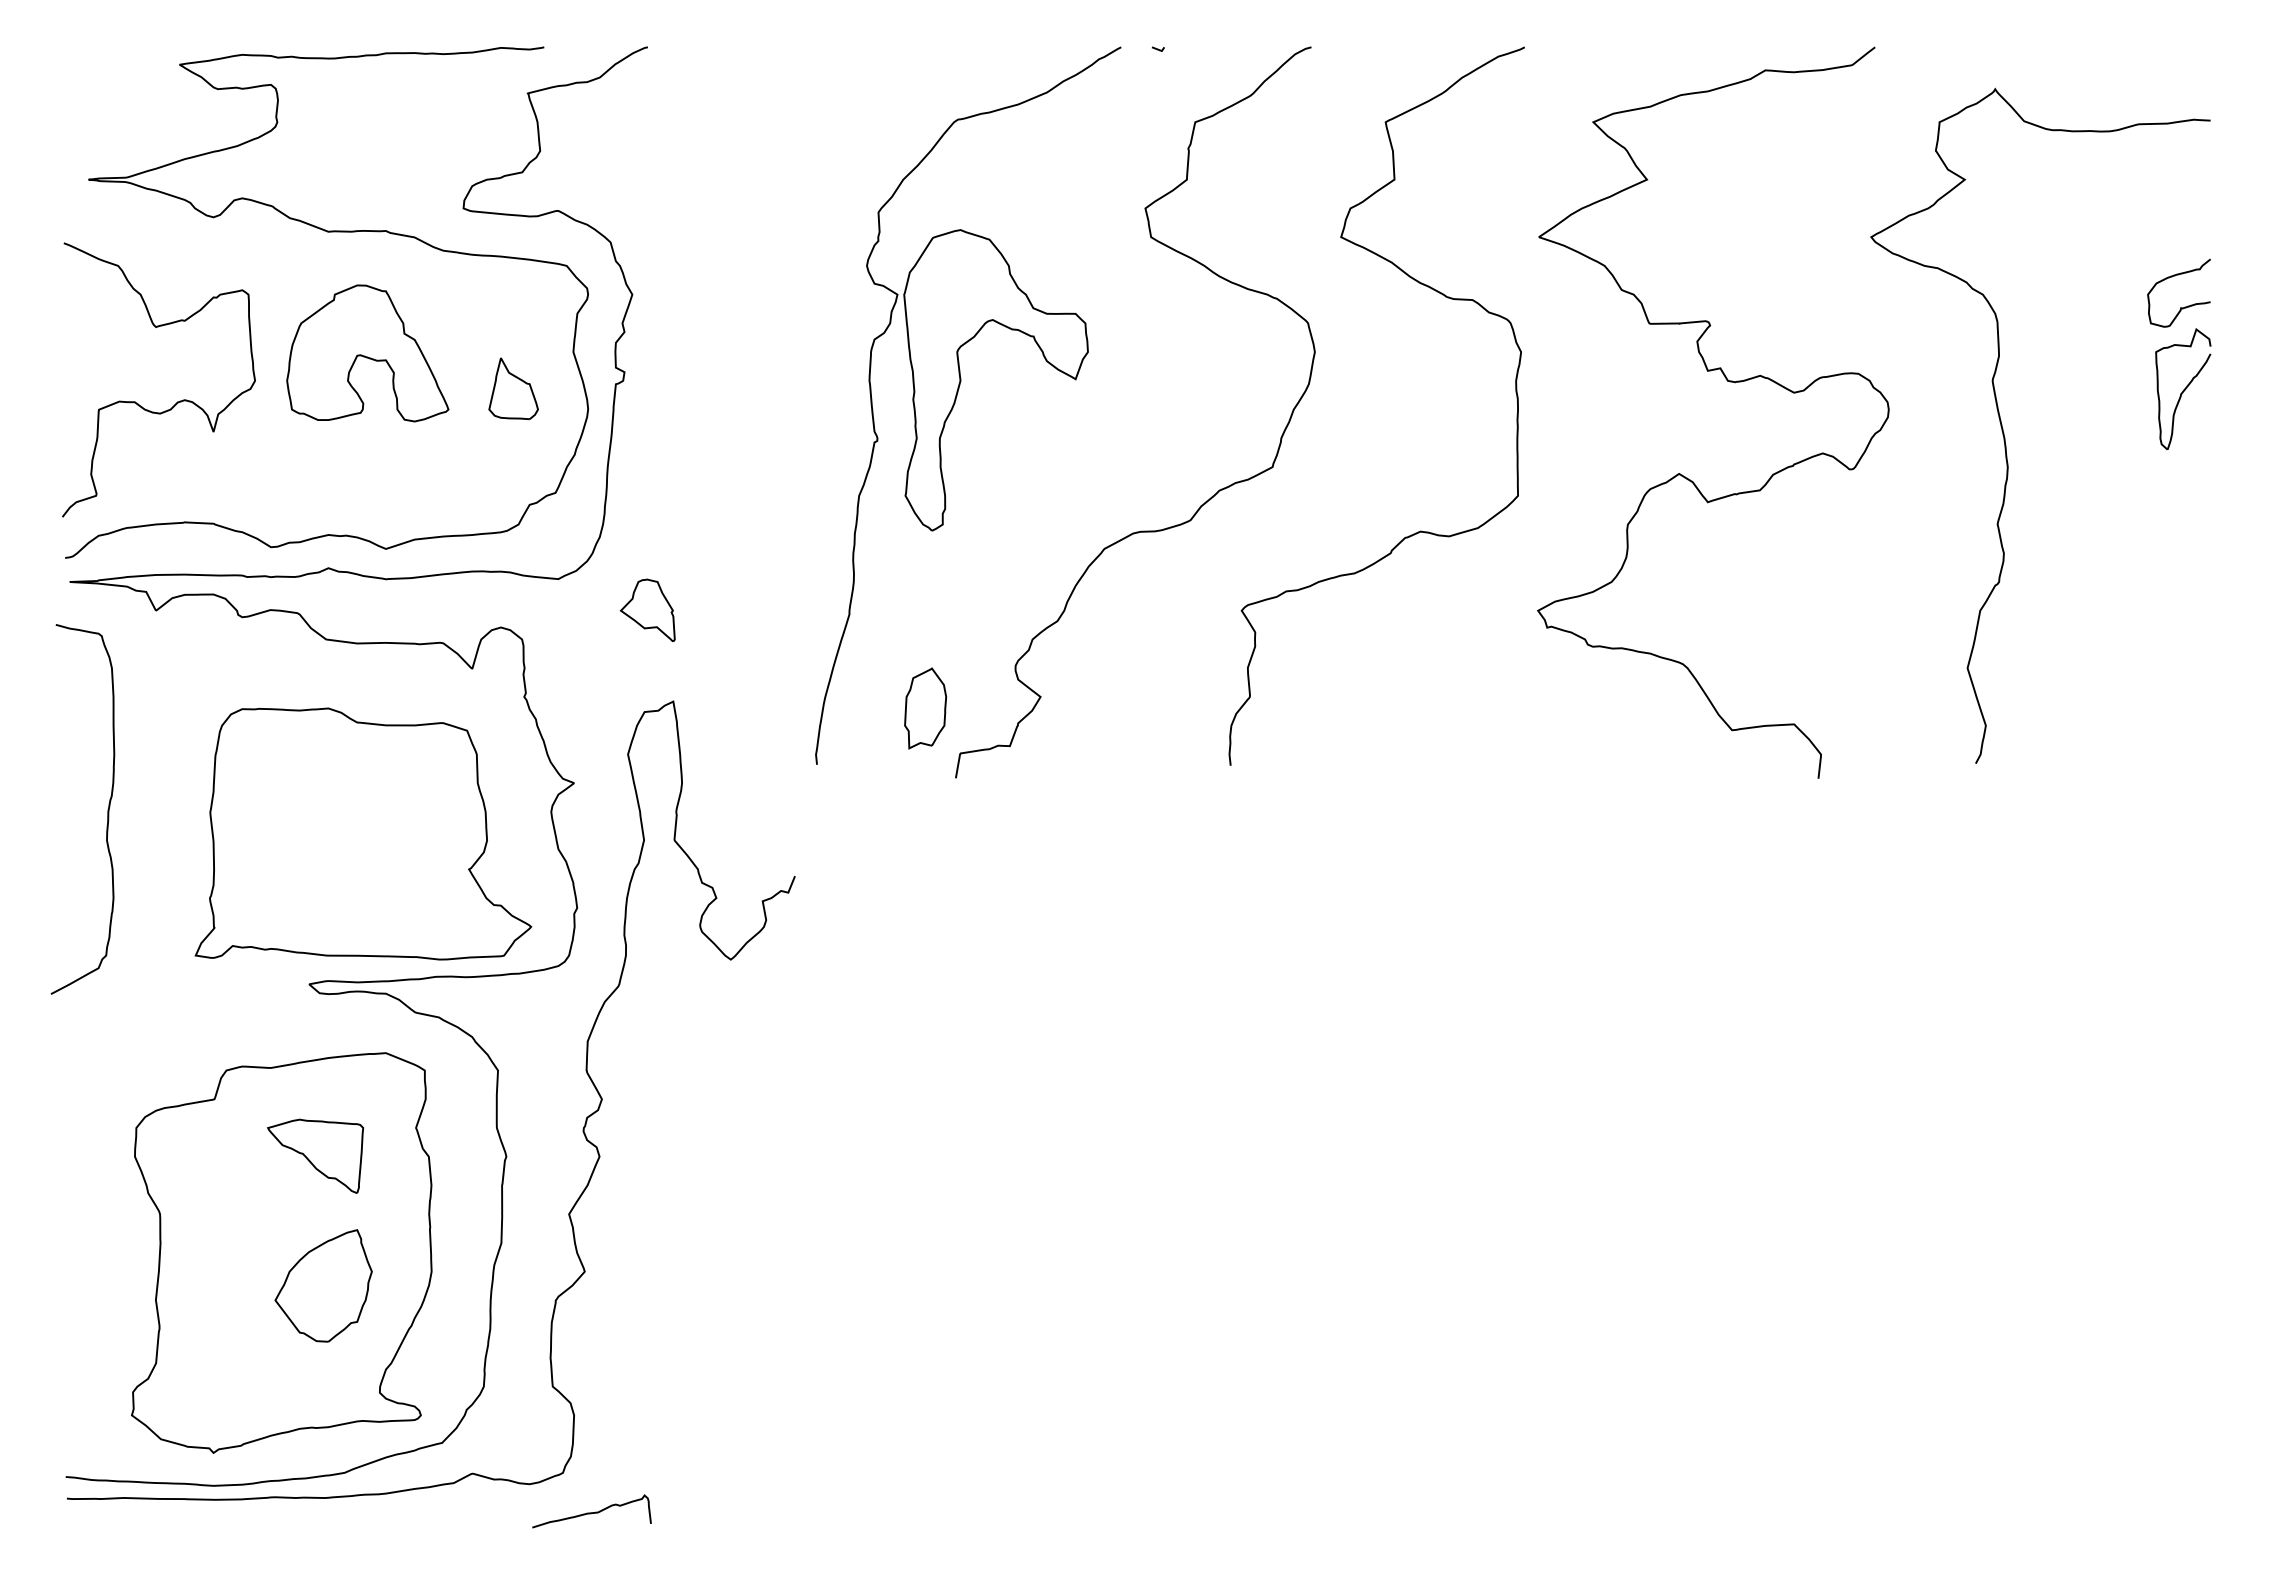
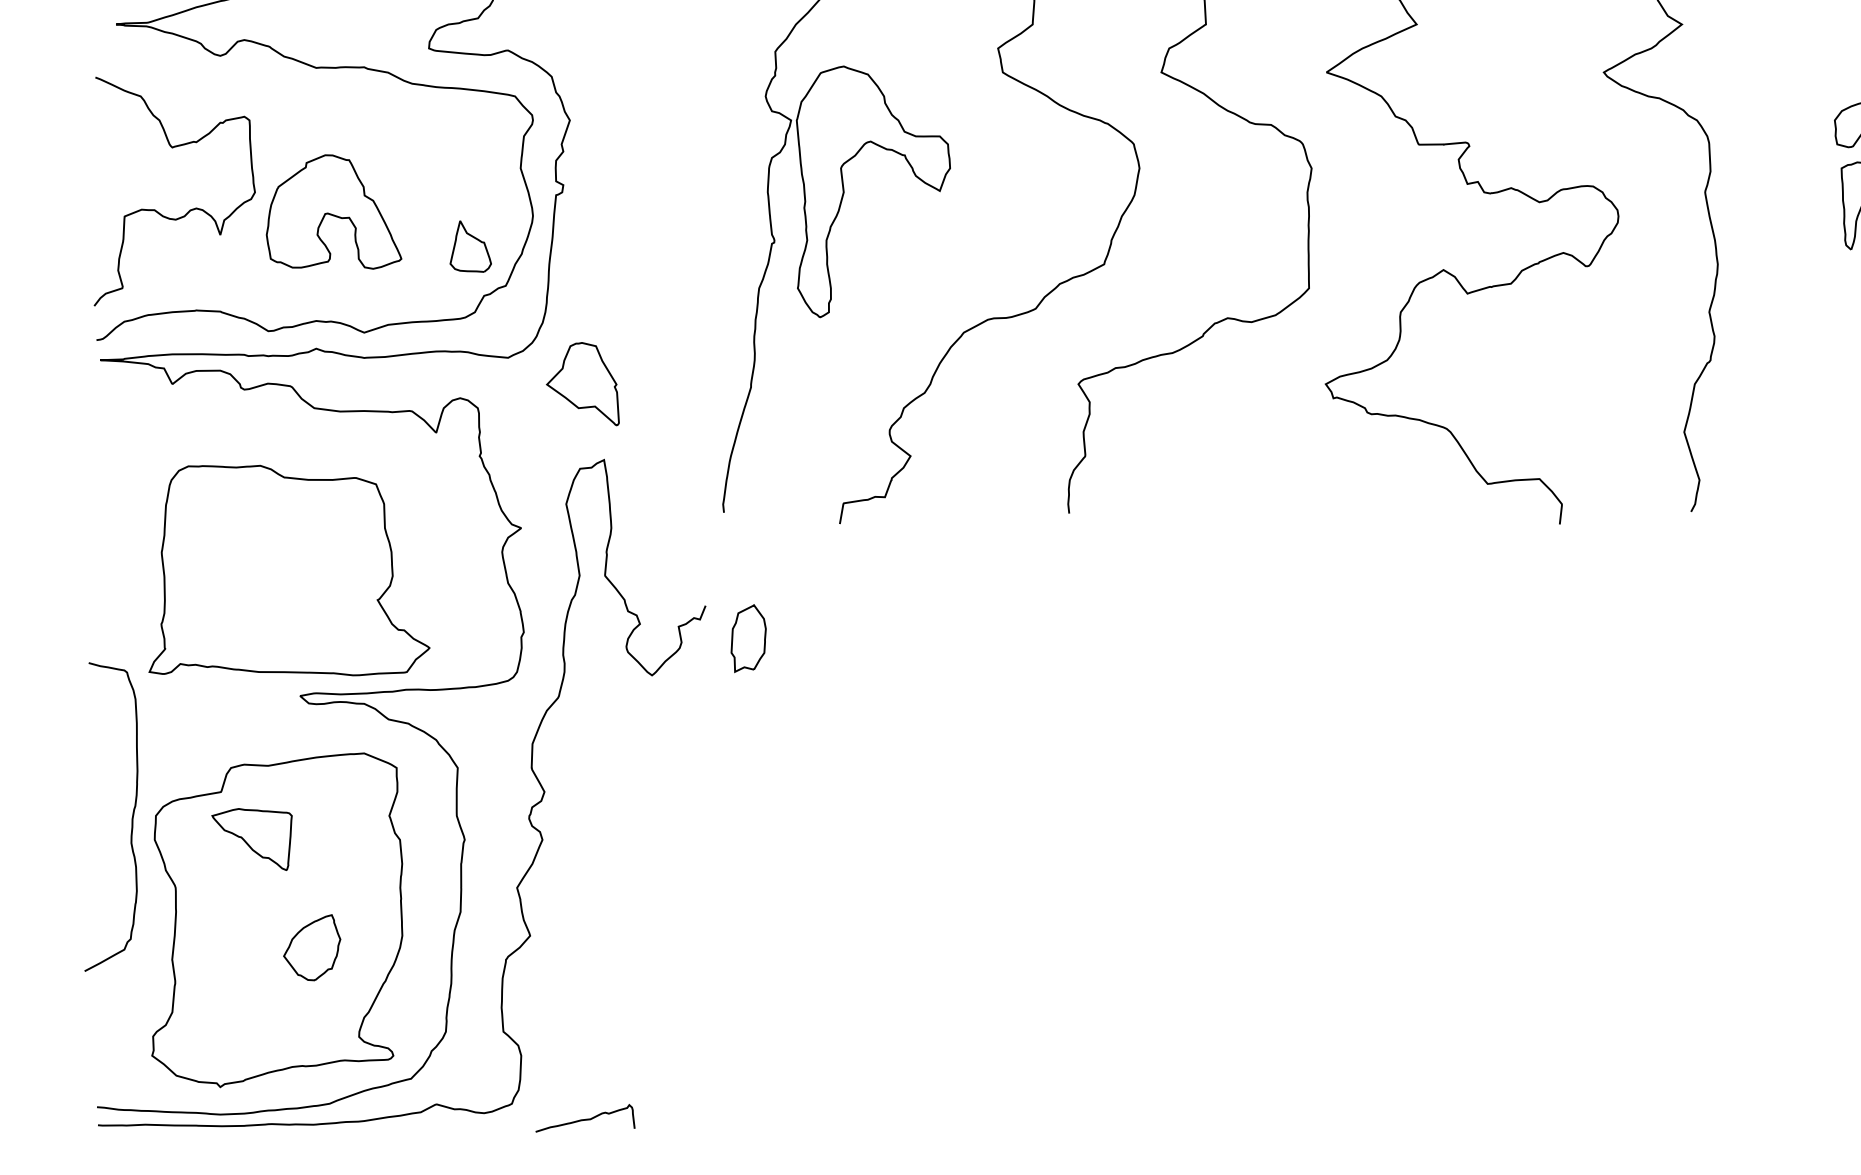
part: (367, 353) -> (333, 212), moved
part: (513, 388) -> (470, 246), moved
part: (647, 609) -> (582, 383), size x1.6
part: (925, 708) -> (748, 638), moved
curve: (107, 809) -> (131, 817), moved
part: (363, 833) -> (289, 570), moved
part: (315, 1155) -> (252, 838), moved
part: (323, 1285) -> (312, 947), size x0.7
curve: (591, 1512) -> (585, 1119), moved

